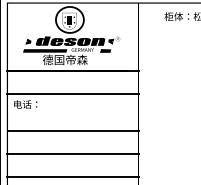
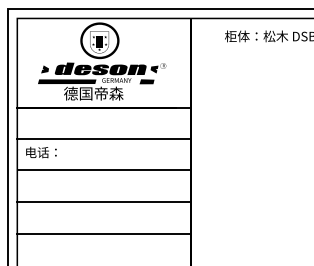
line: (73, 131) -> (104, 170), moved
line: (72, 154) -> (103, 202), moved
line: (72, 177) -> (103, 234), moved

